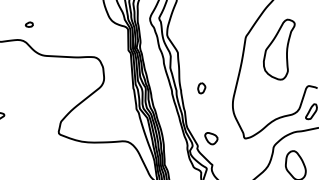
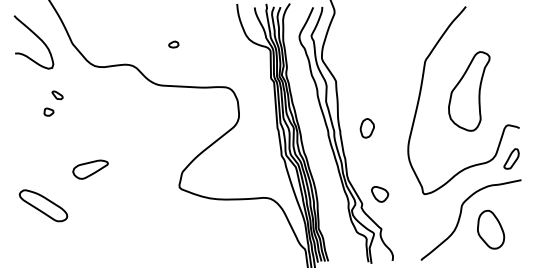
part: (29, 24) -> (173, 44), moved
part: (279, 49) -> (469, 91), moved
part: (201, 87) -> (367, 127), size x1.4

